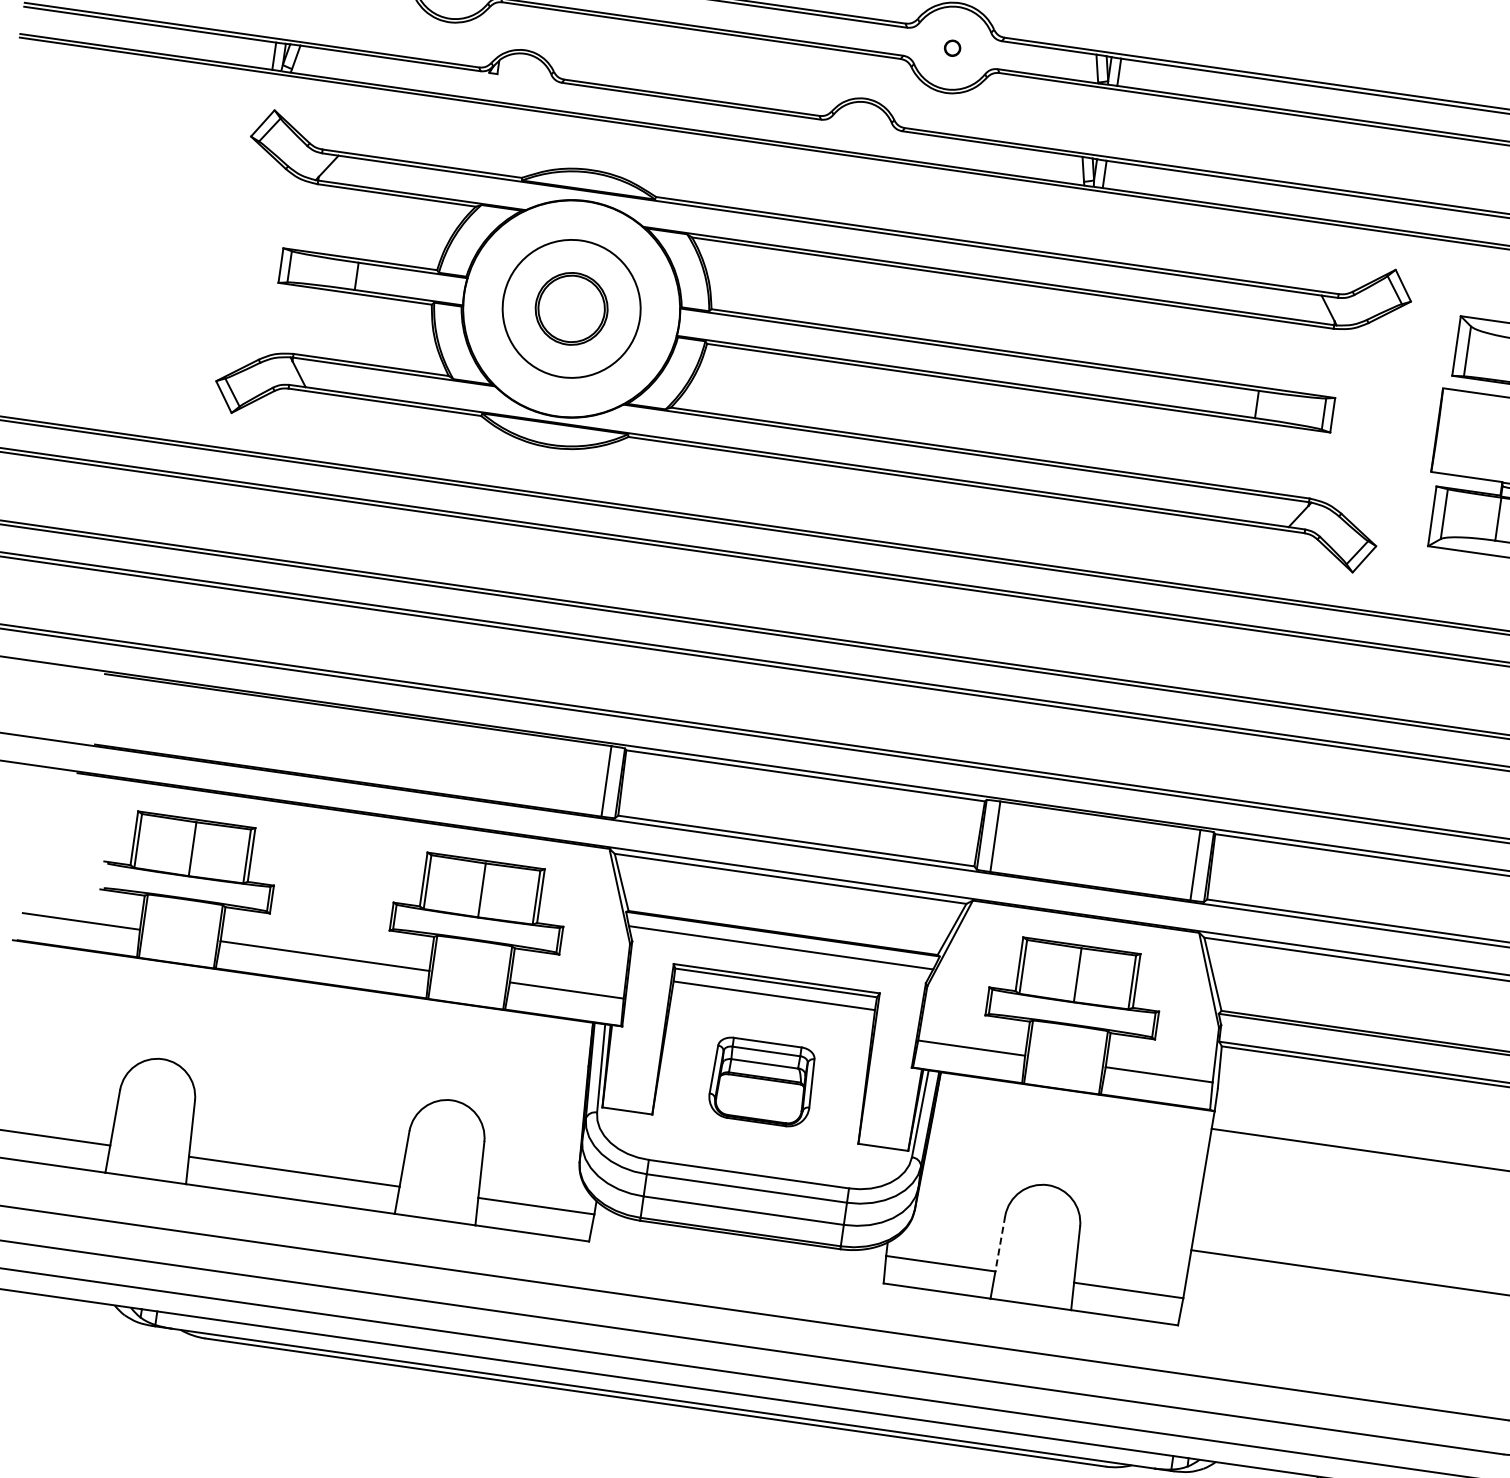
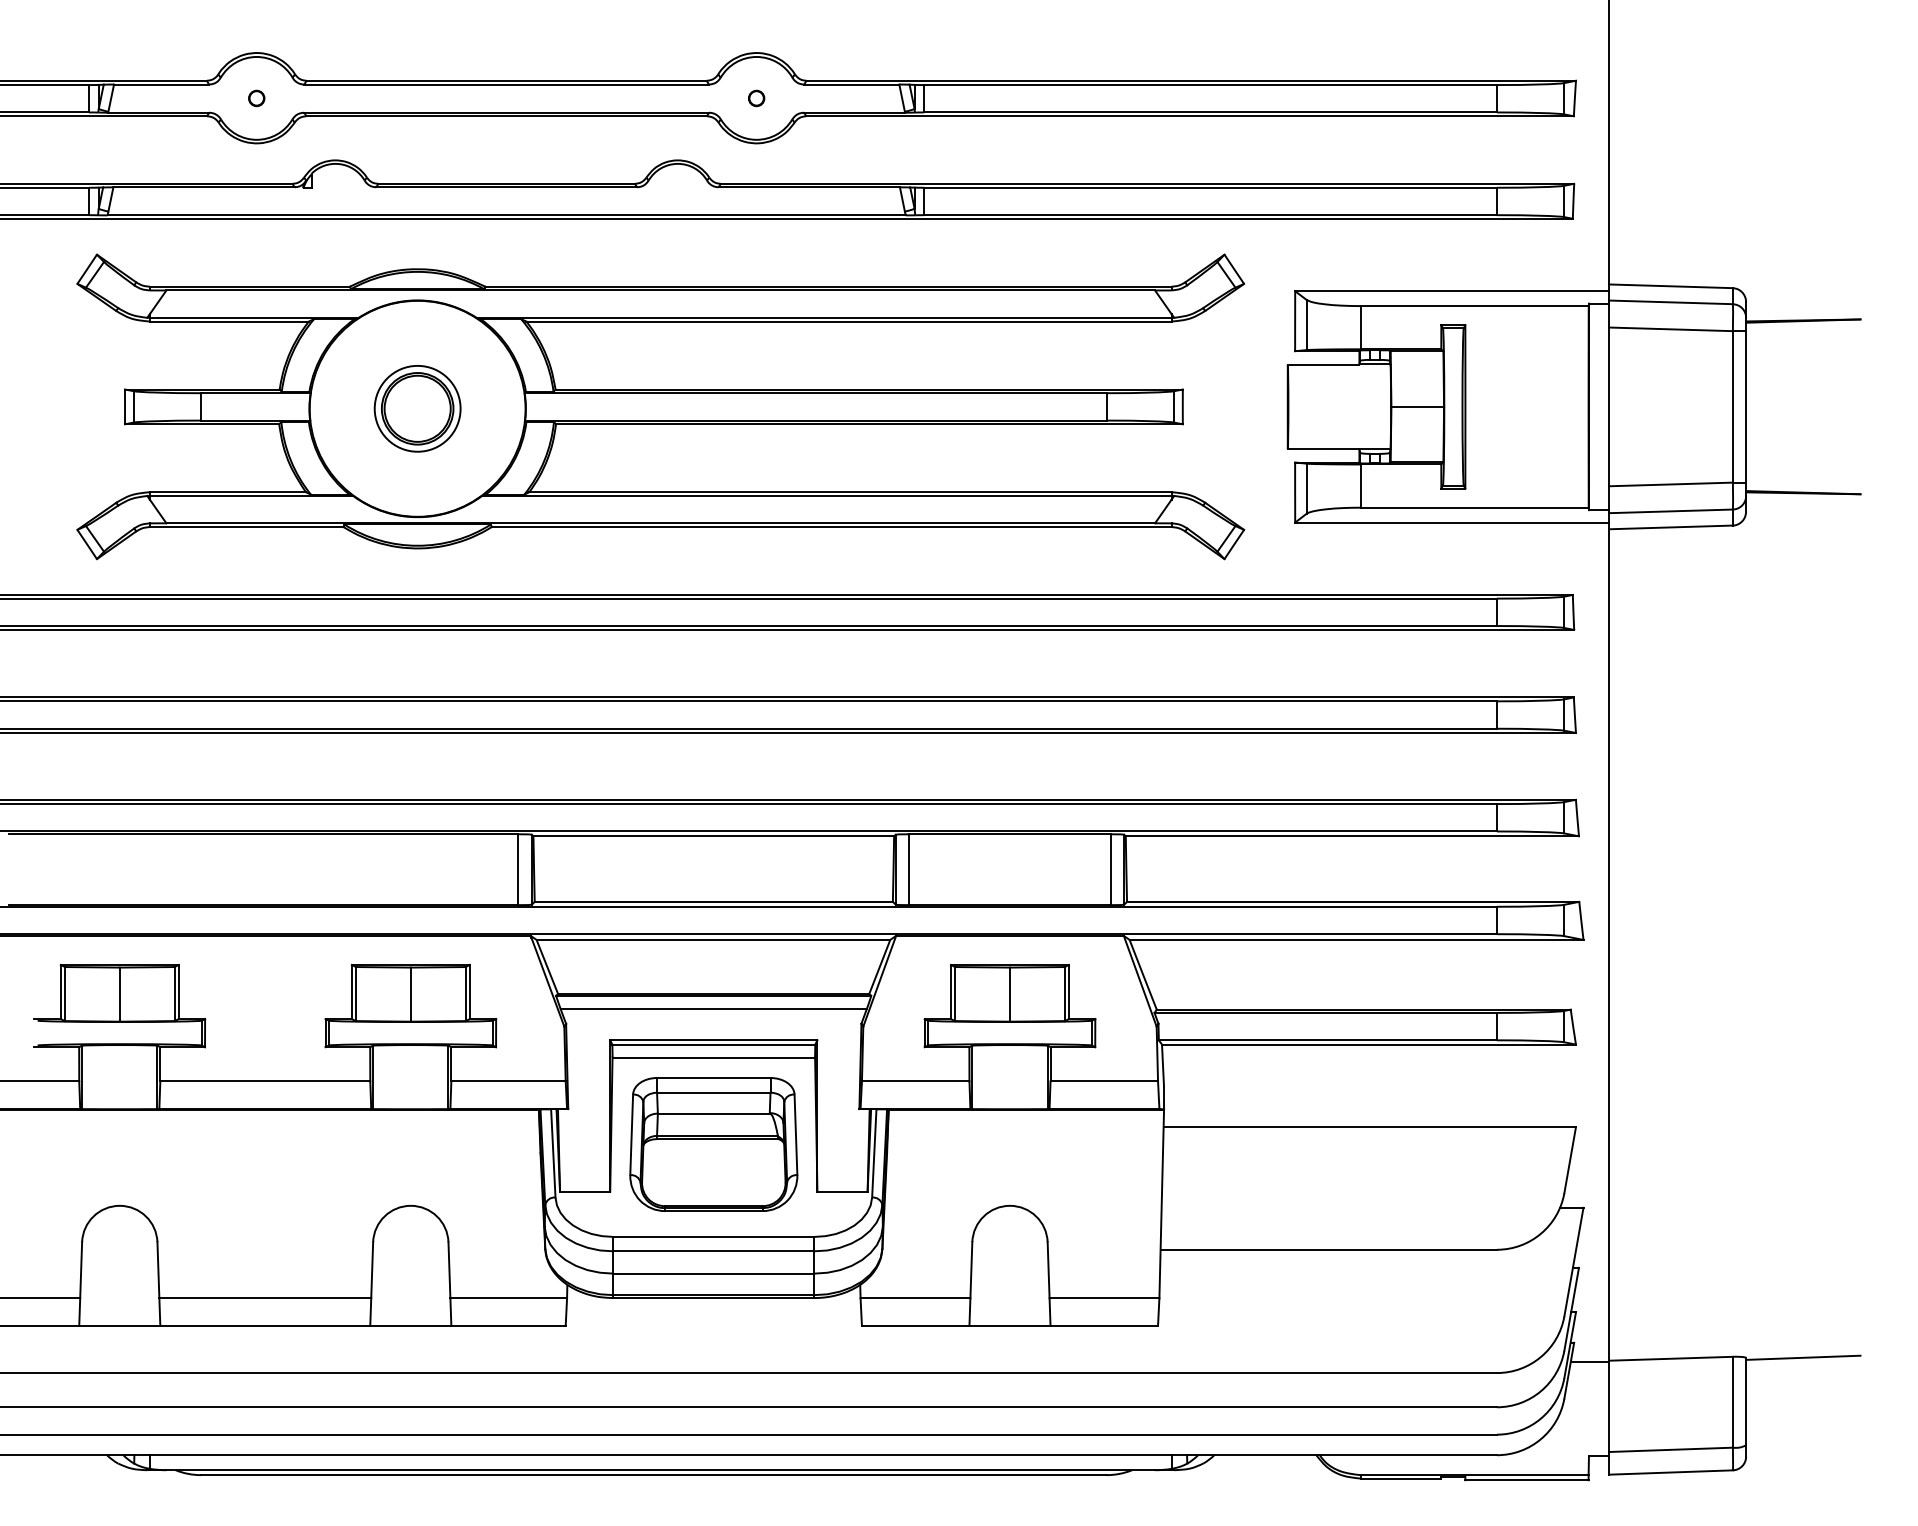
circle: (571, 308) -> (417, 408), size x0.62
part: (761, 1082) -> (713, 1144), size x1.67
line: (1000, 1244) -> (971, 1270), dashed -> solid

